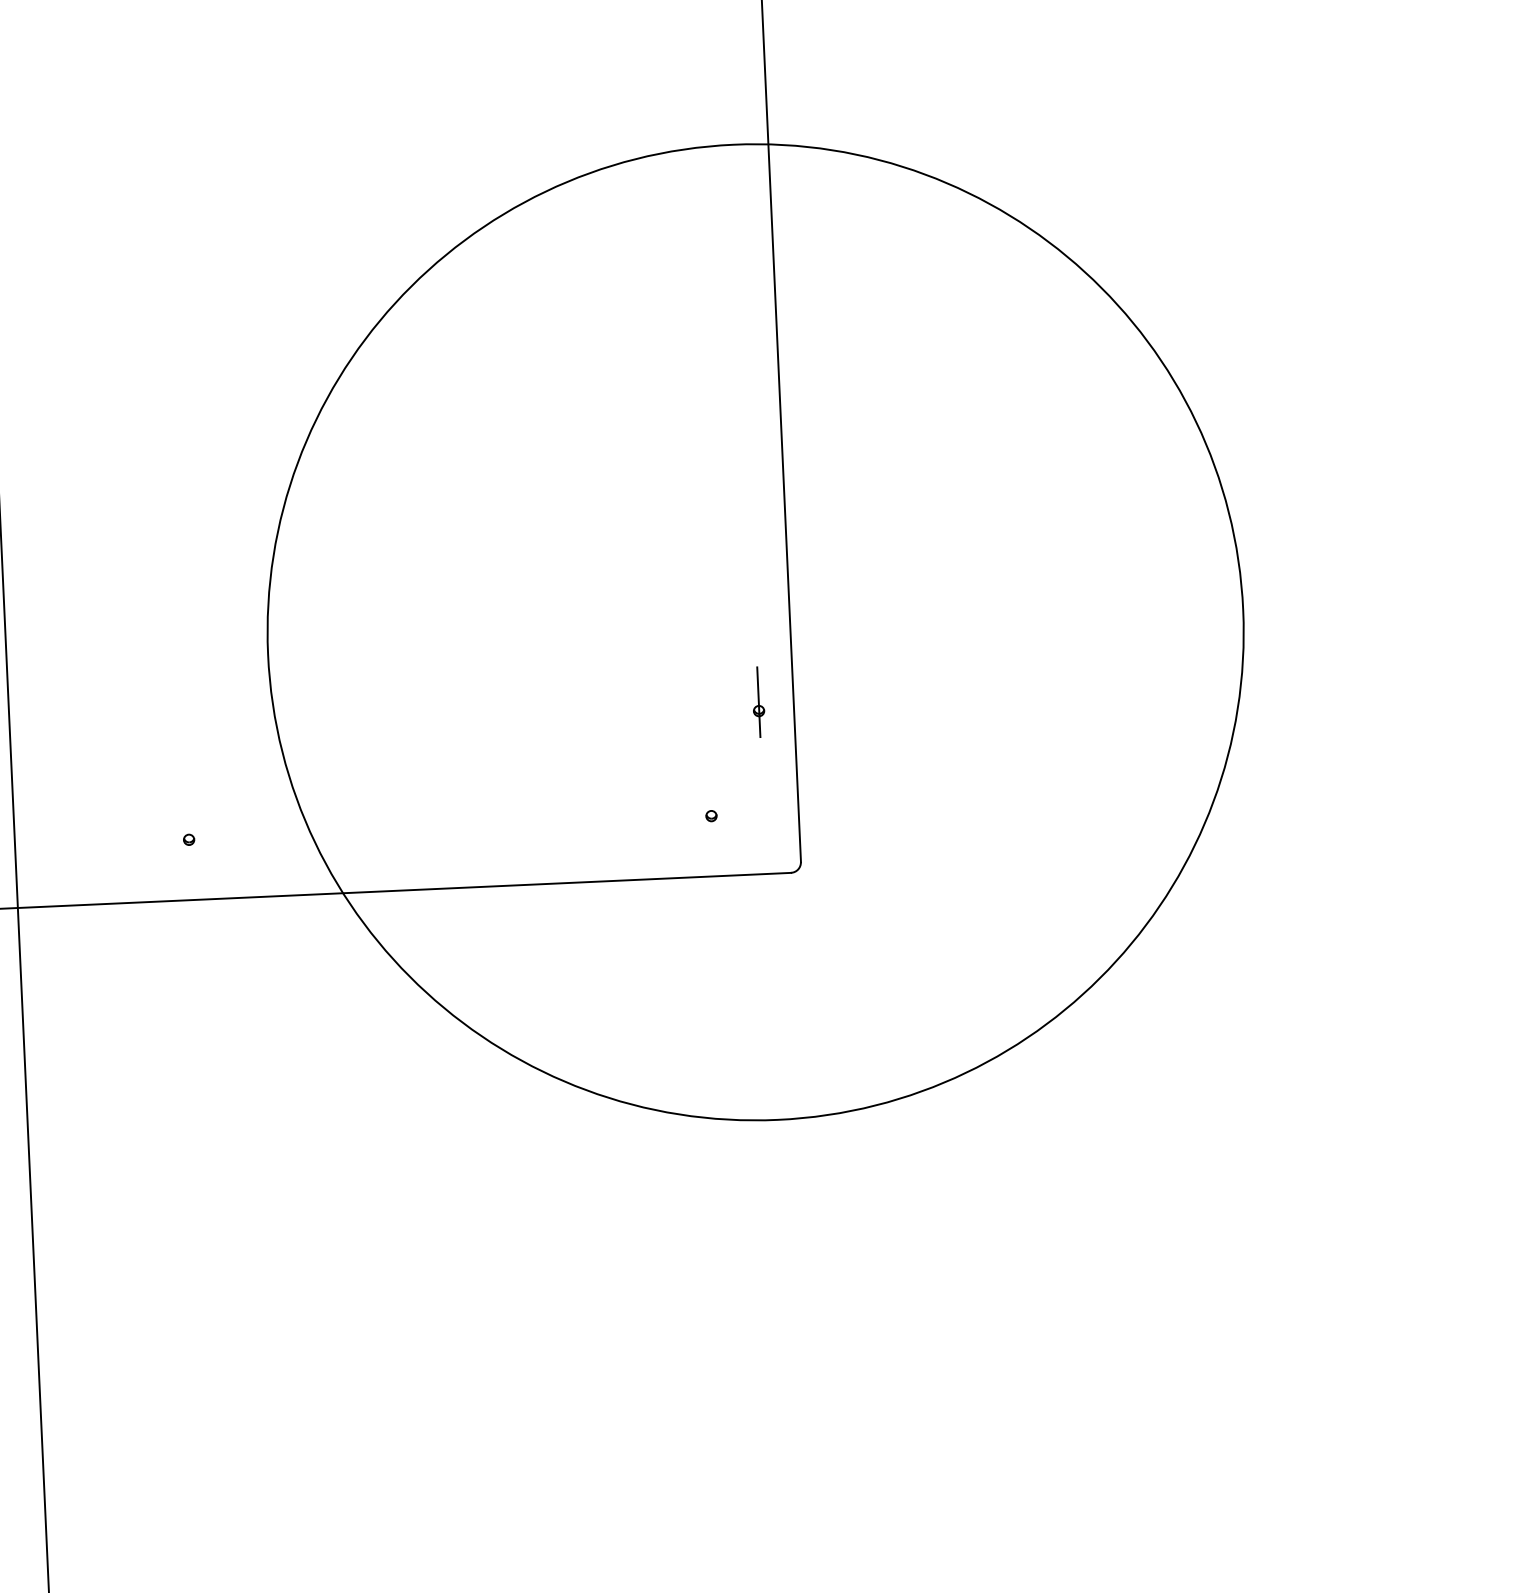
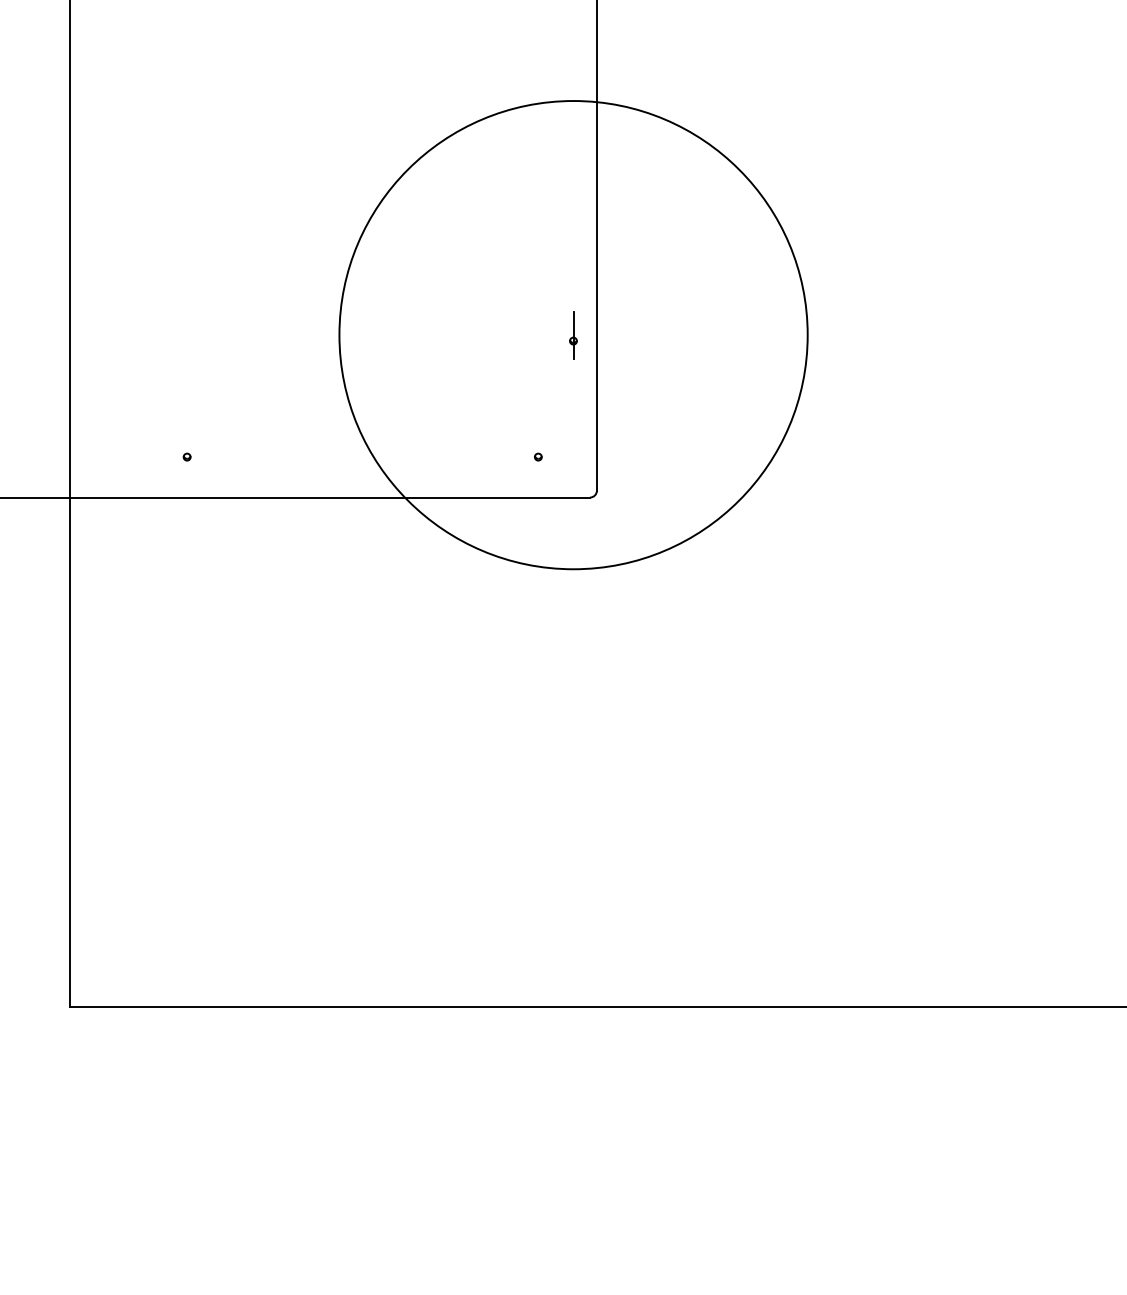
circle: (755, 632) -> (573, 335), size x0.71
part: (758, 702) -> (573, 335), moved

